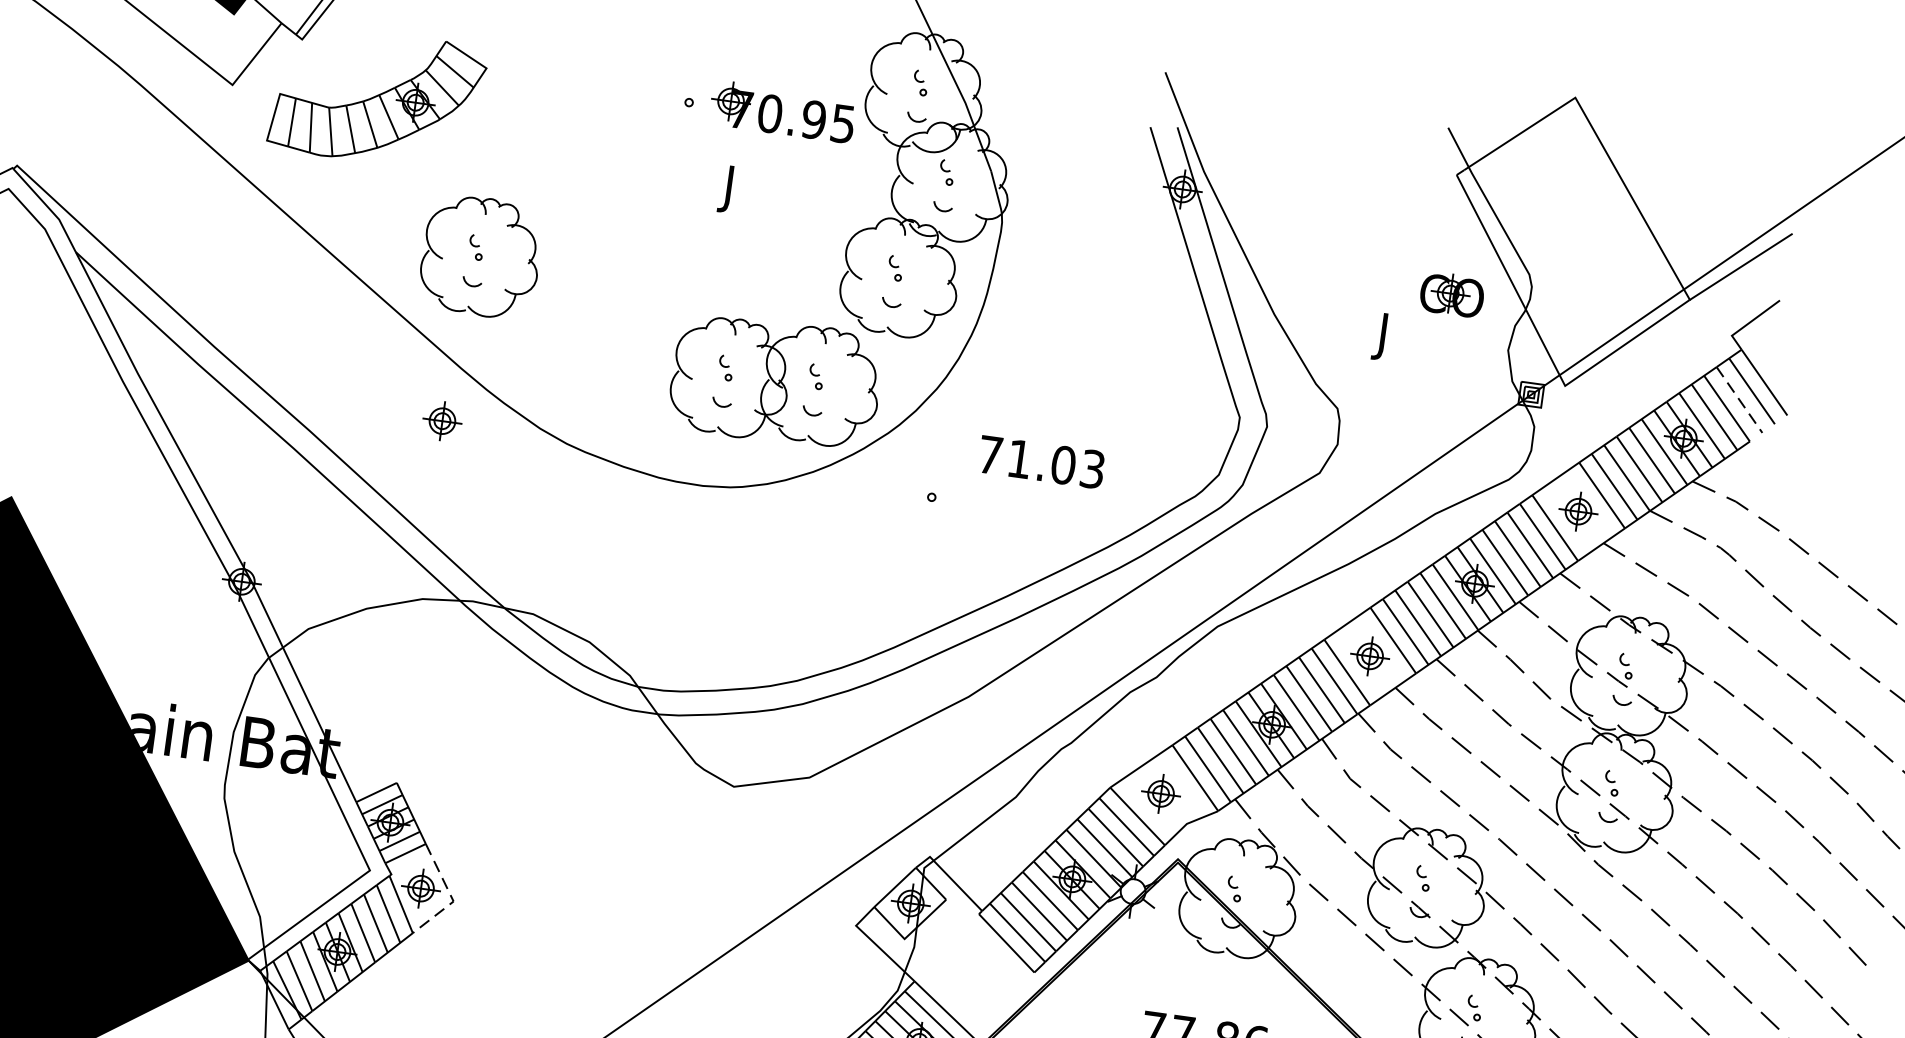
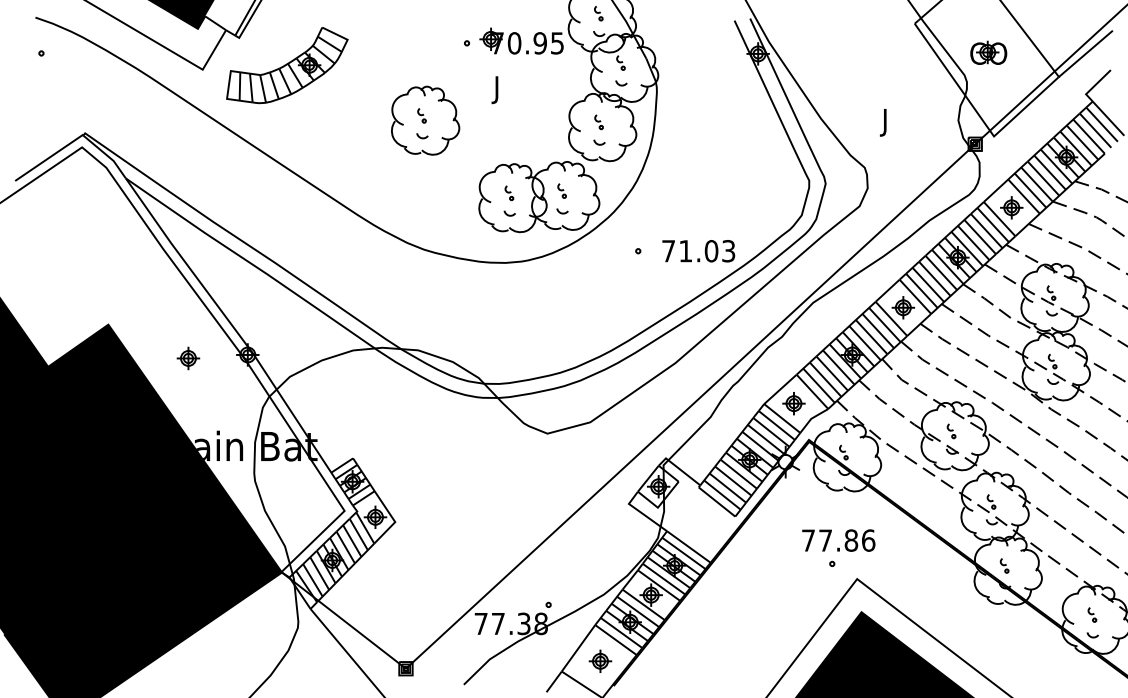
part: (481, 256) -> (425, 120), moved
part: (1451, 293) -> (988, 52), moved
line: (1739, 401) -> (1095, 131), dashed -> solid
part: (442, 421) -> (188, 358), moved
text: (1041, 462) -> (698, 251), moved
line: (451, 896) -> (393, 519), dashed -> solid

